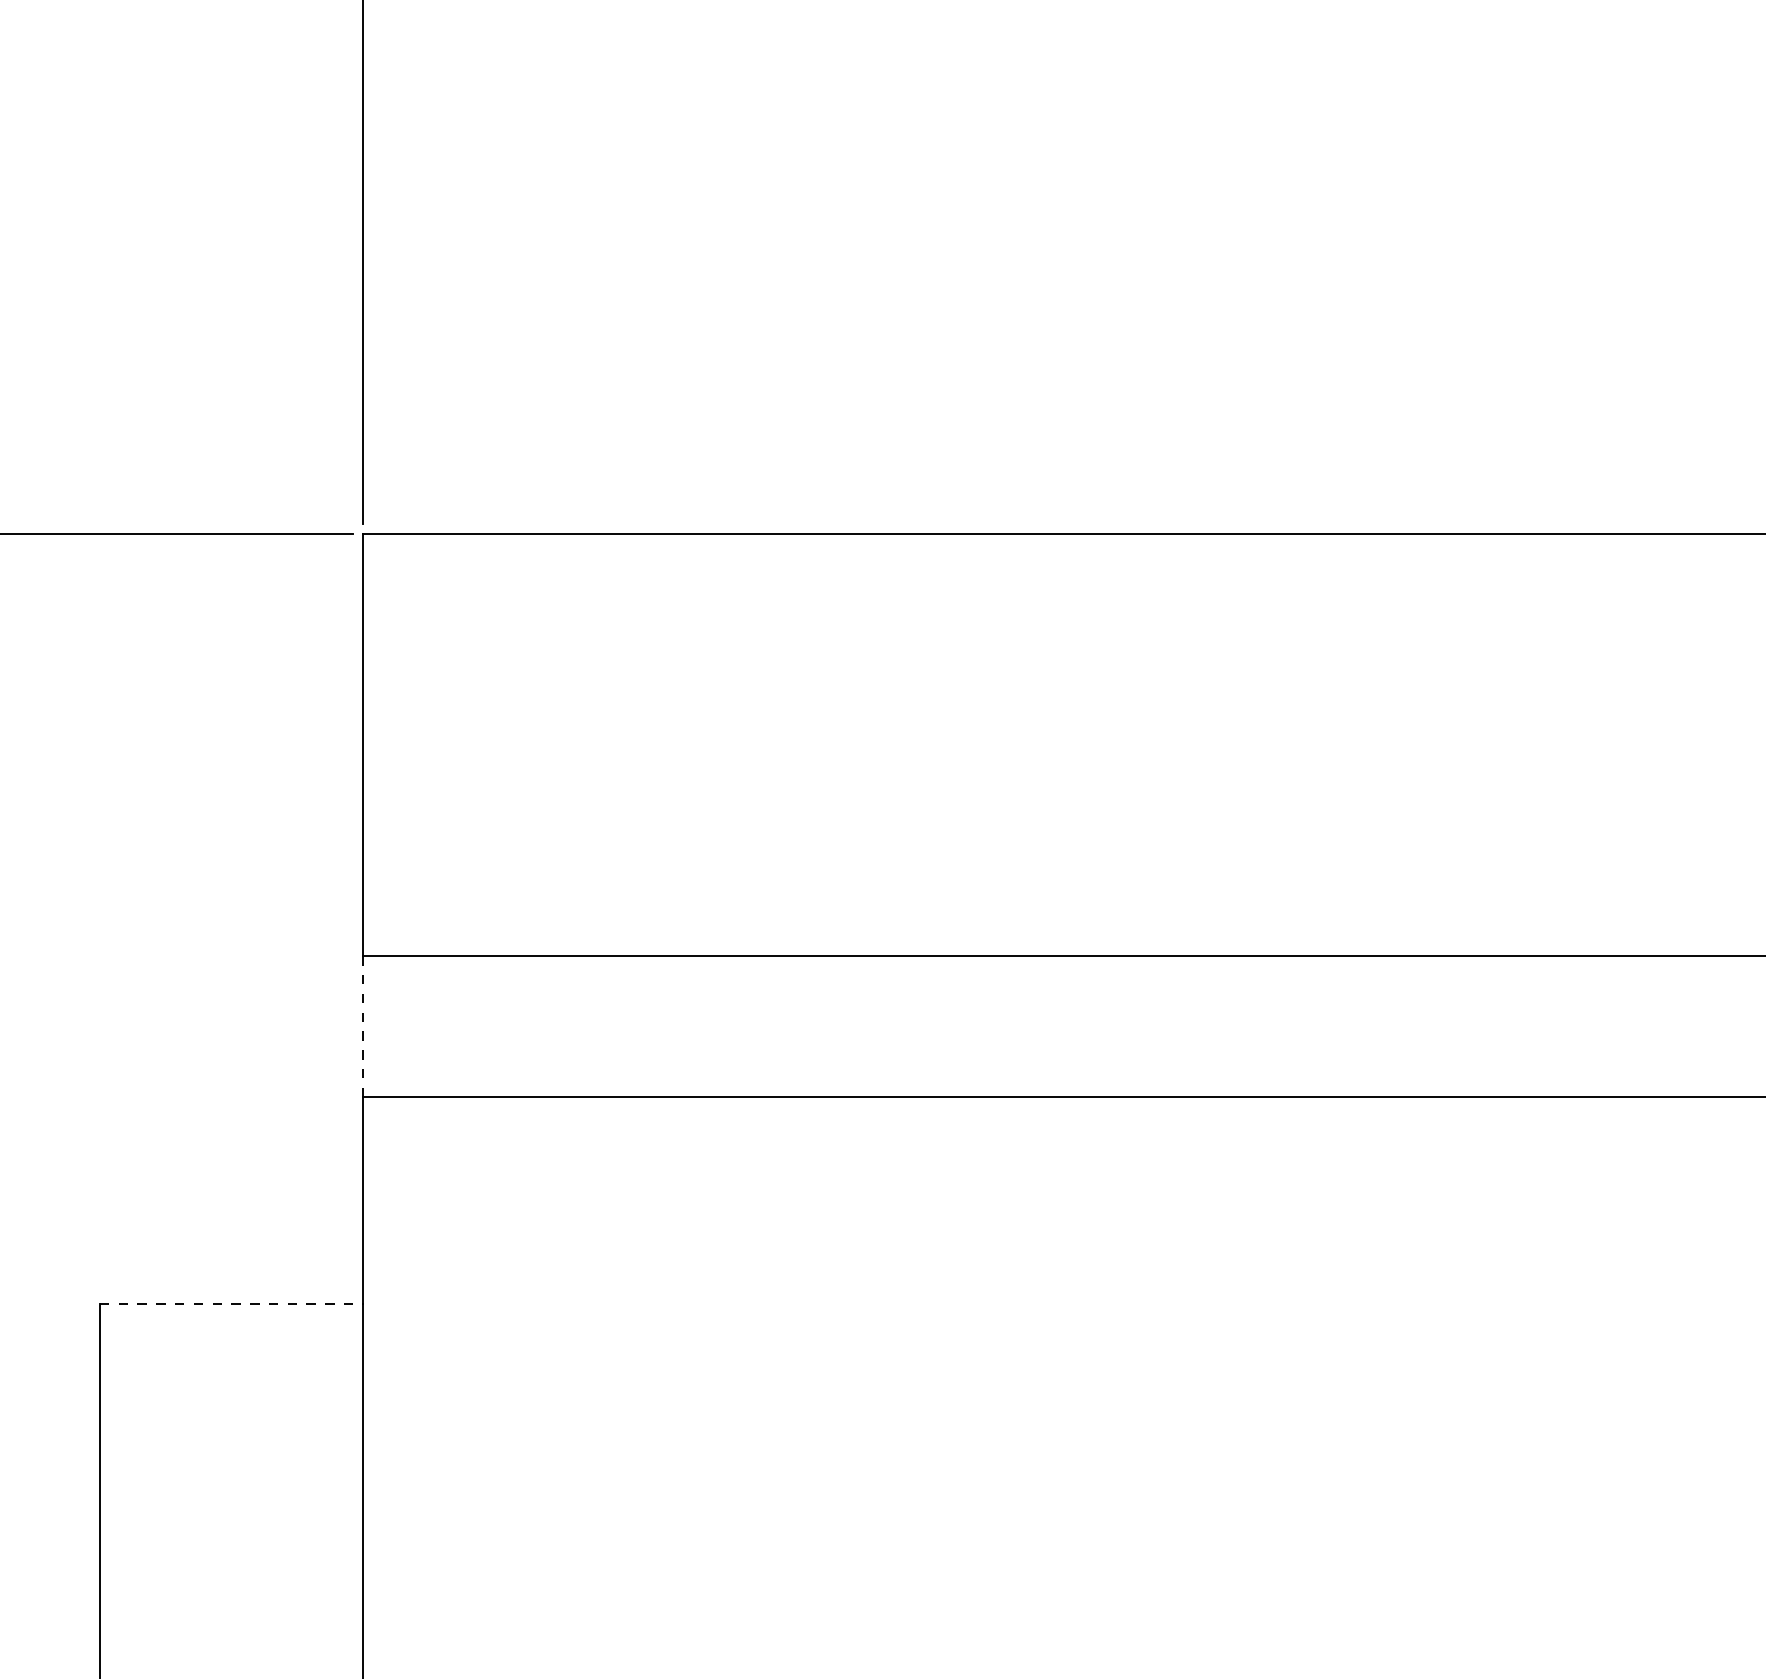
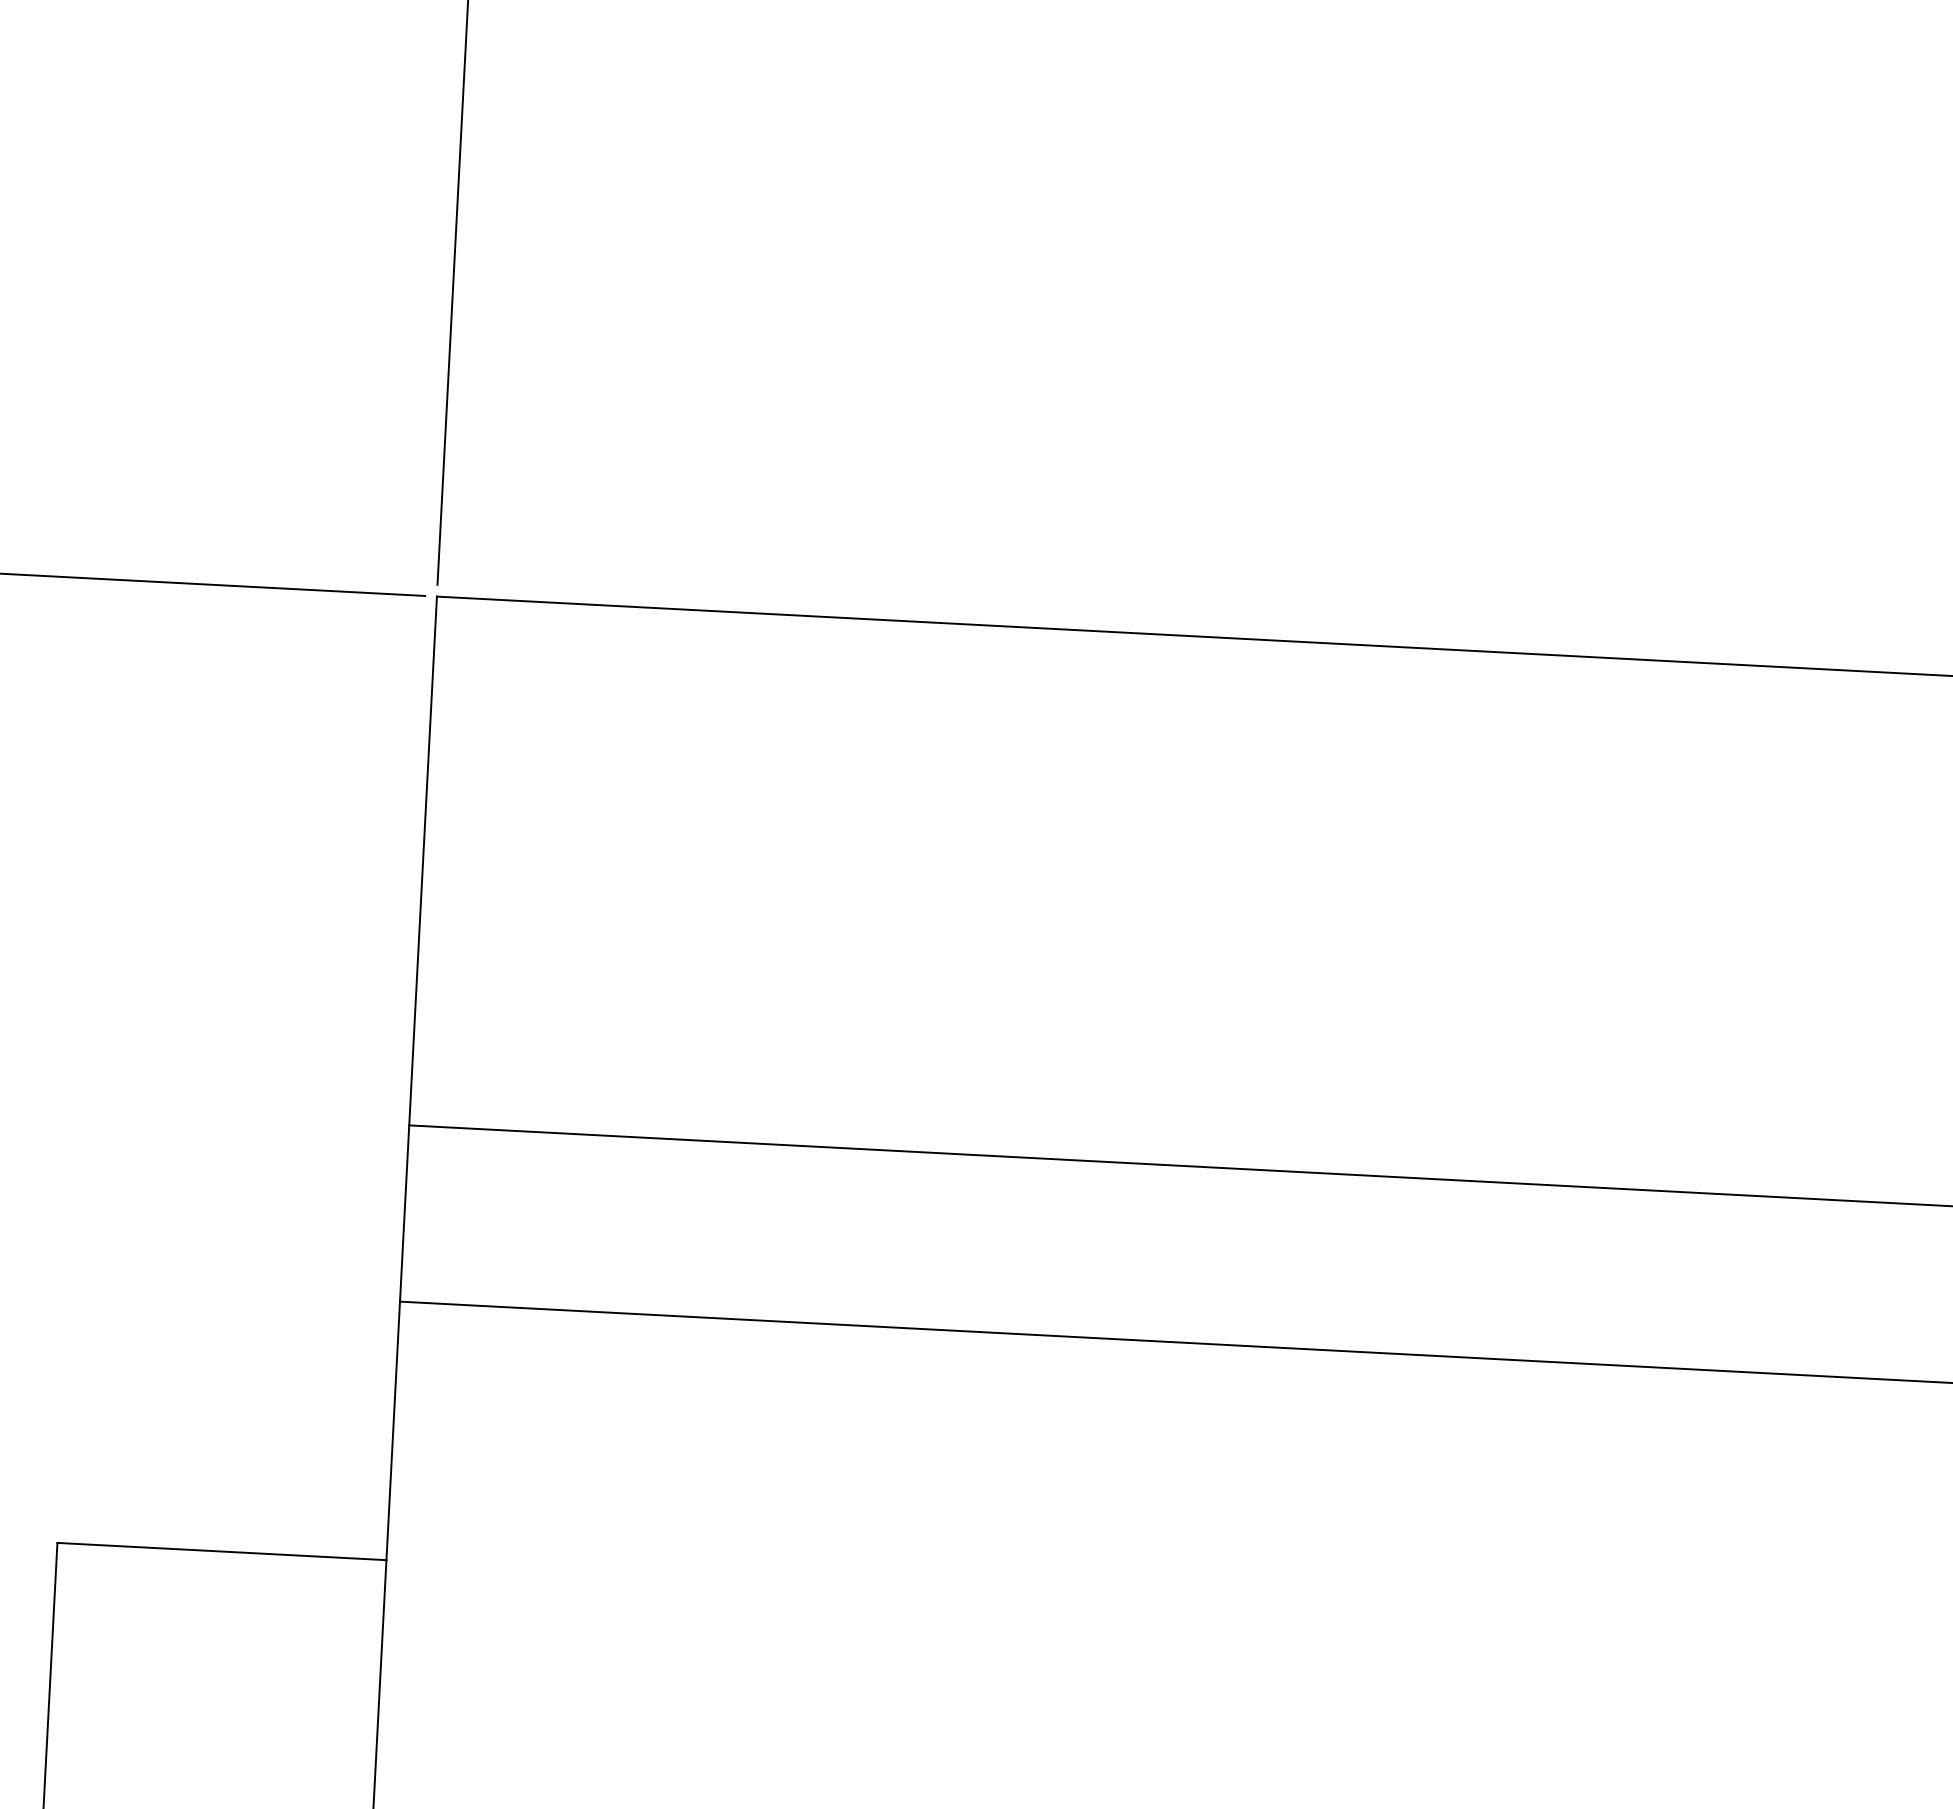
line: (362, 1026) -> (404, 1213), dashed -> solid
line: (231, 1303) -> (222, 1551), dashed -> solid

